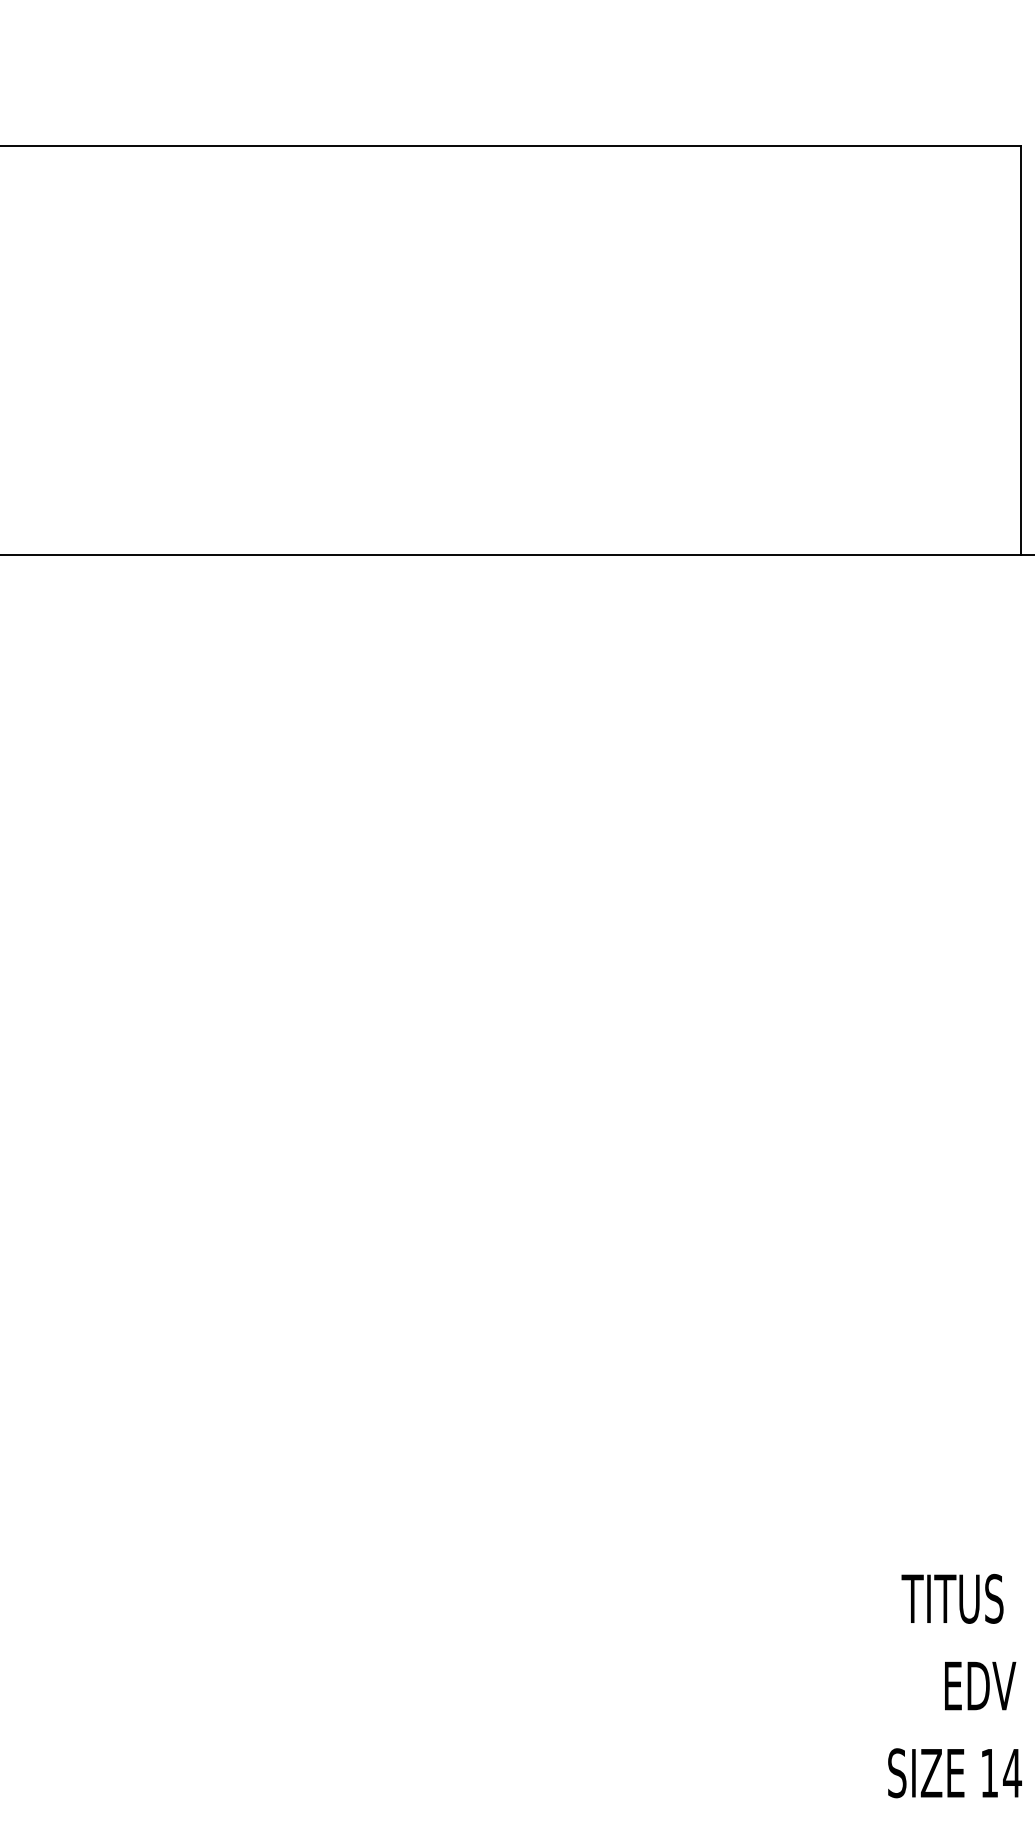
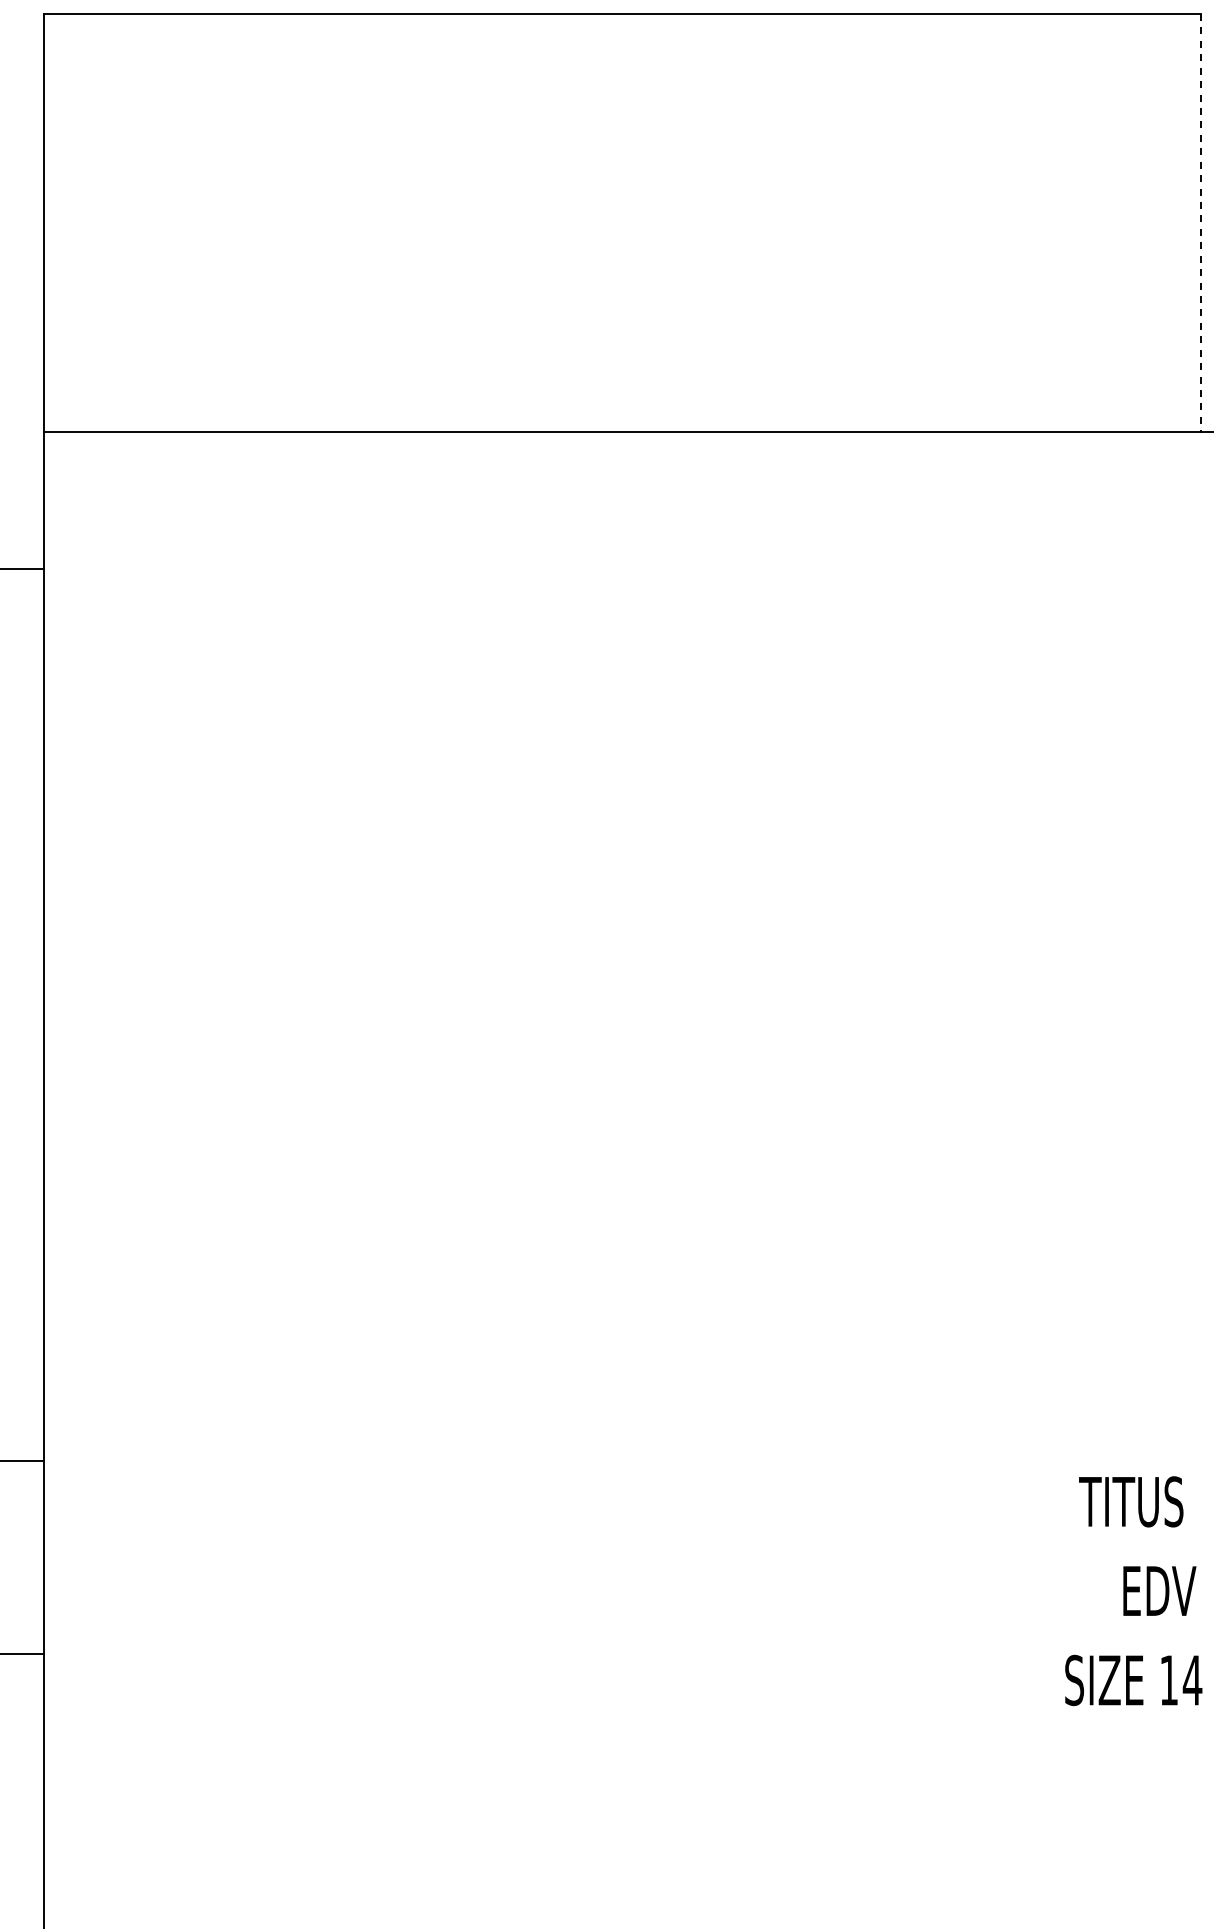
line: (1021, 350) -> (1201, 223), solid -> dashed

